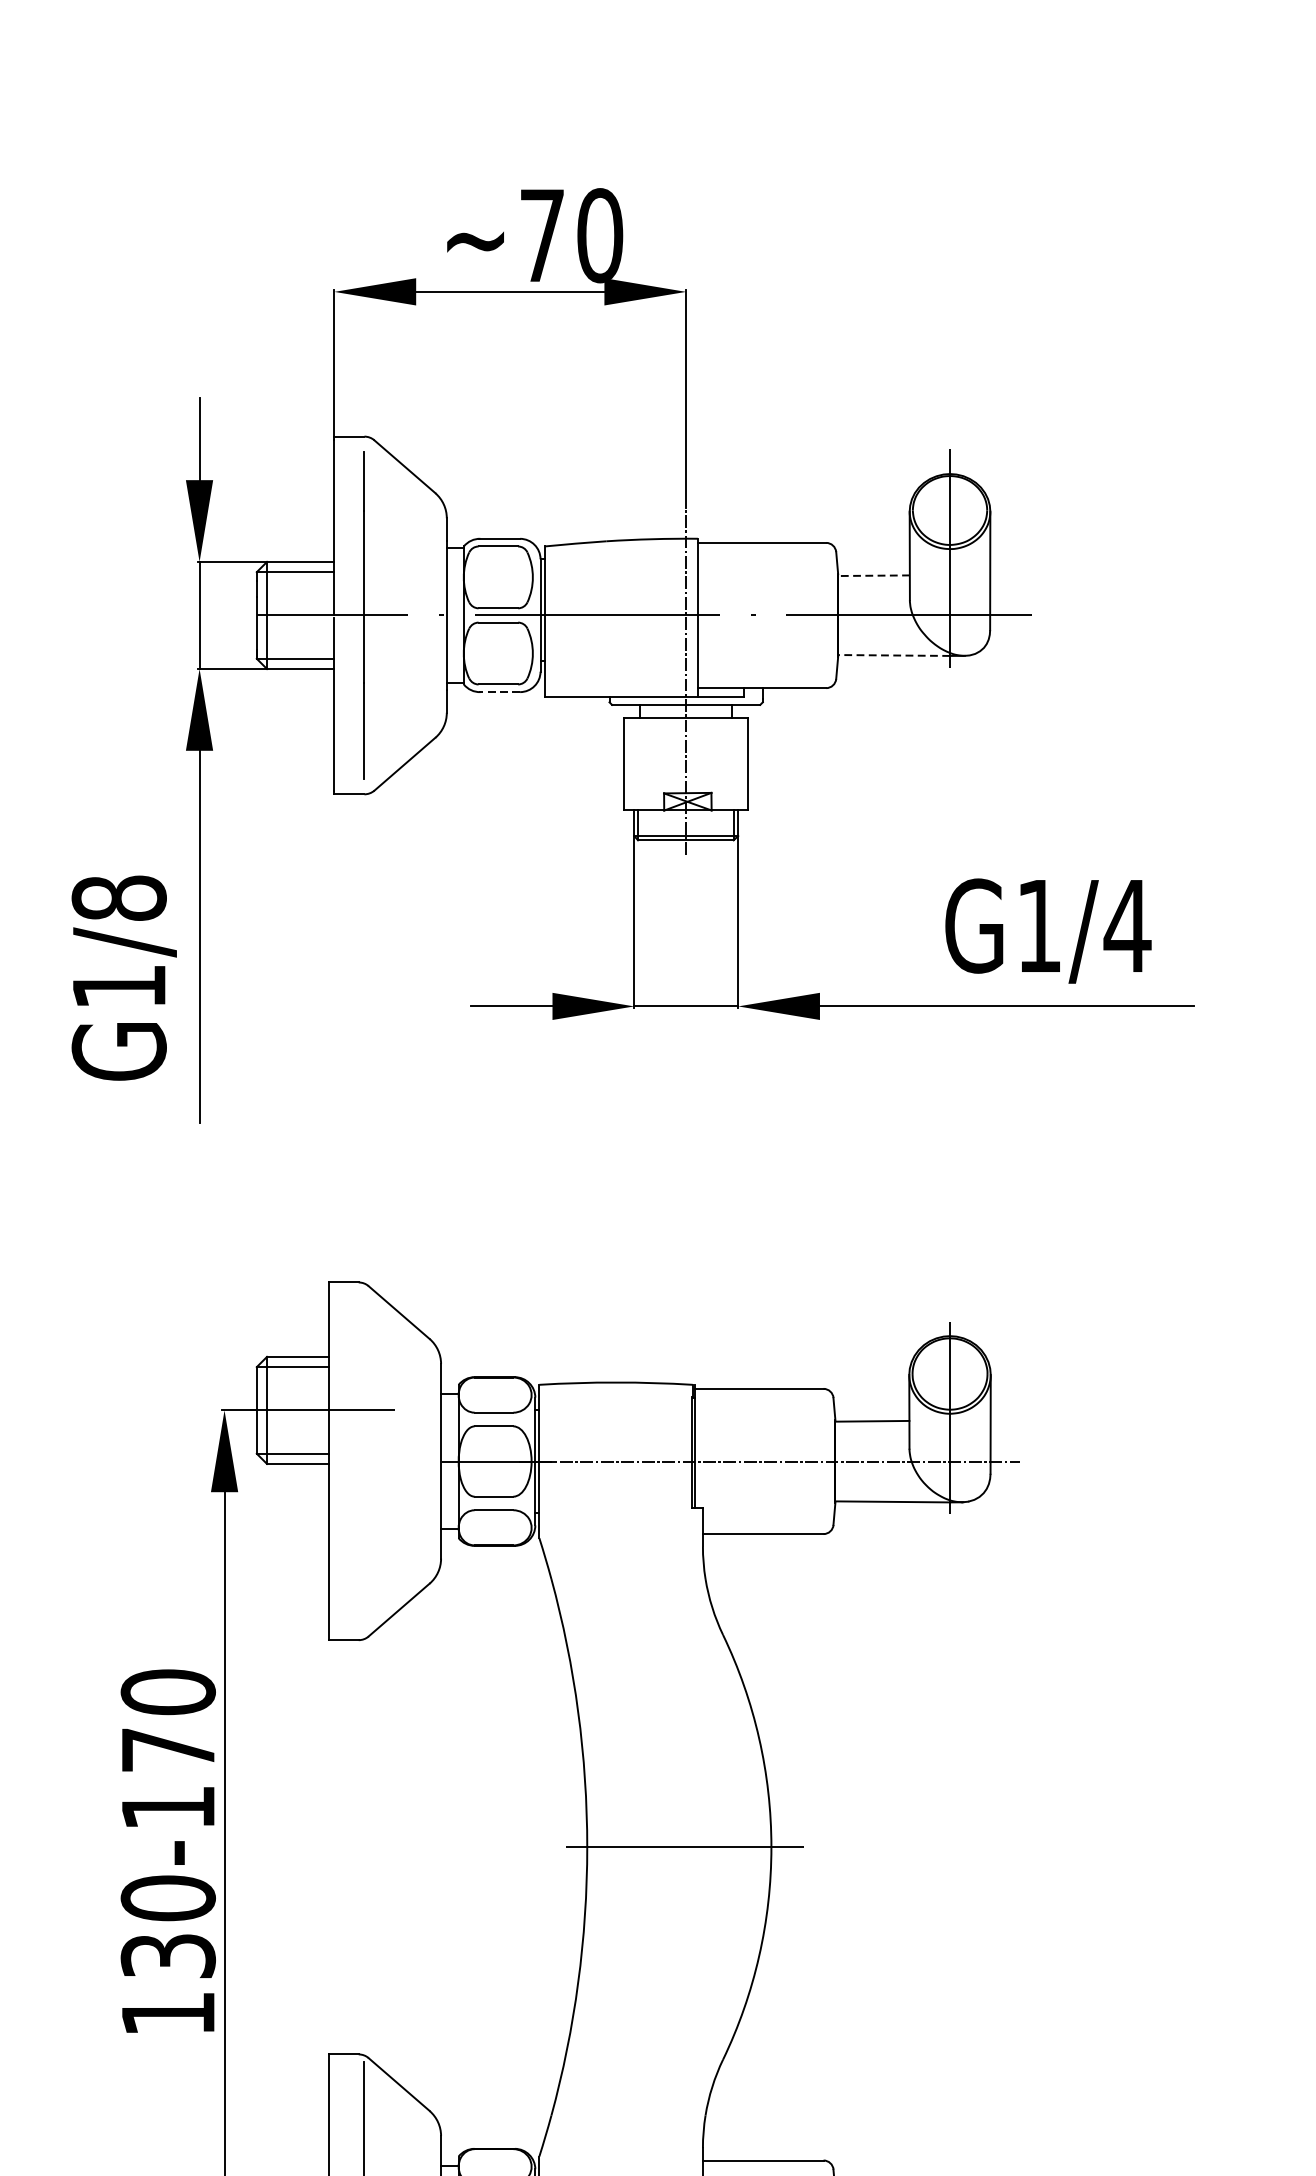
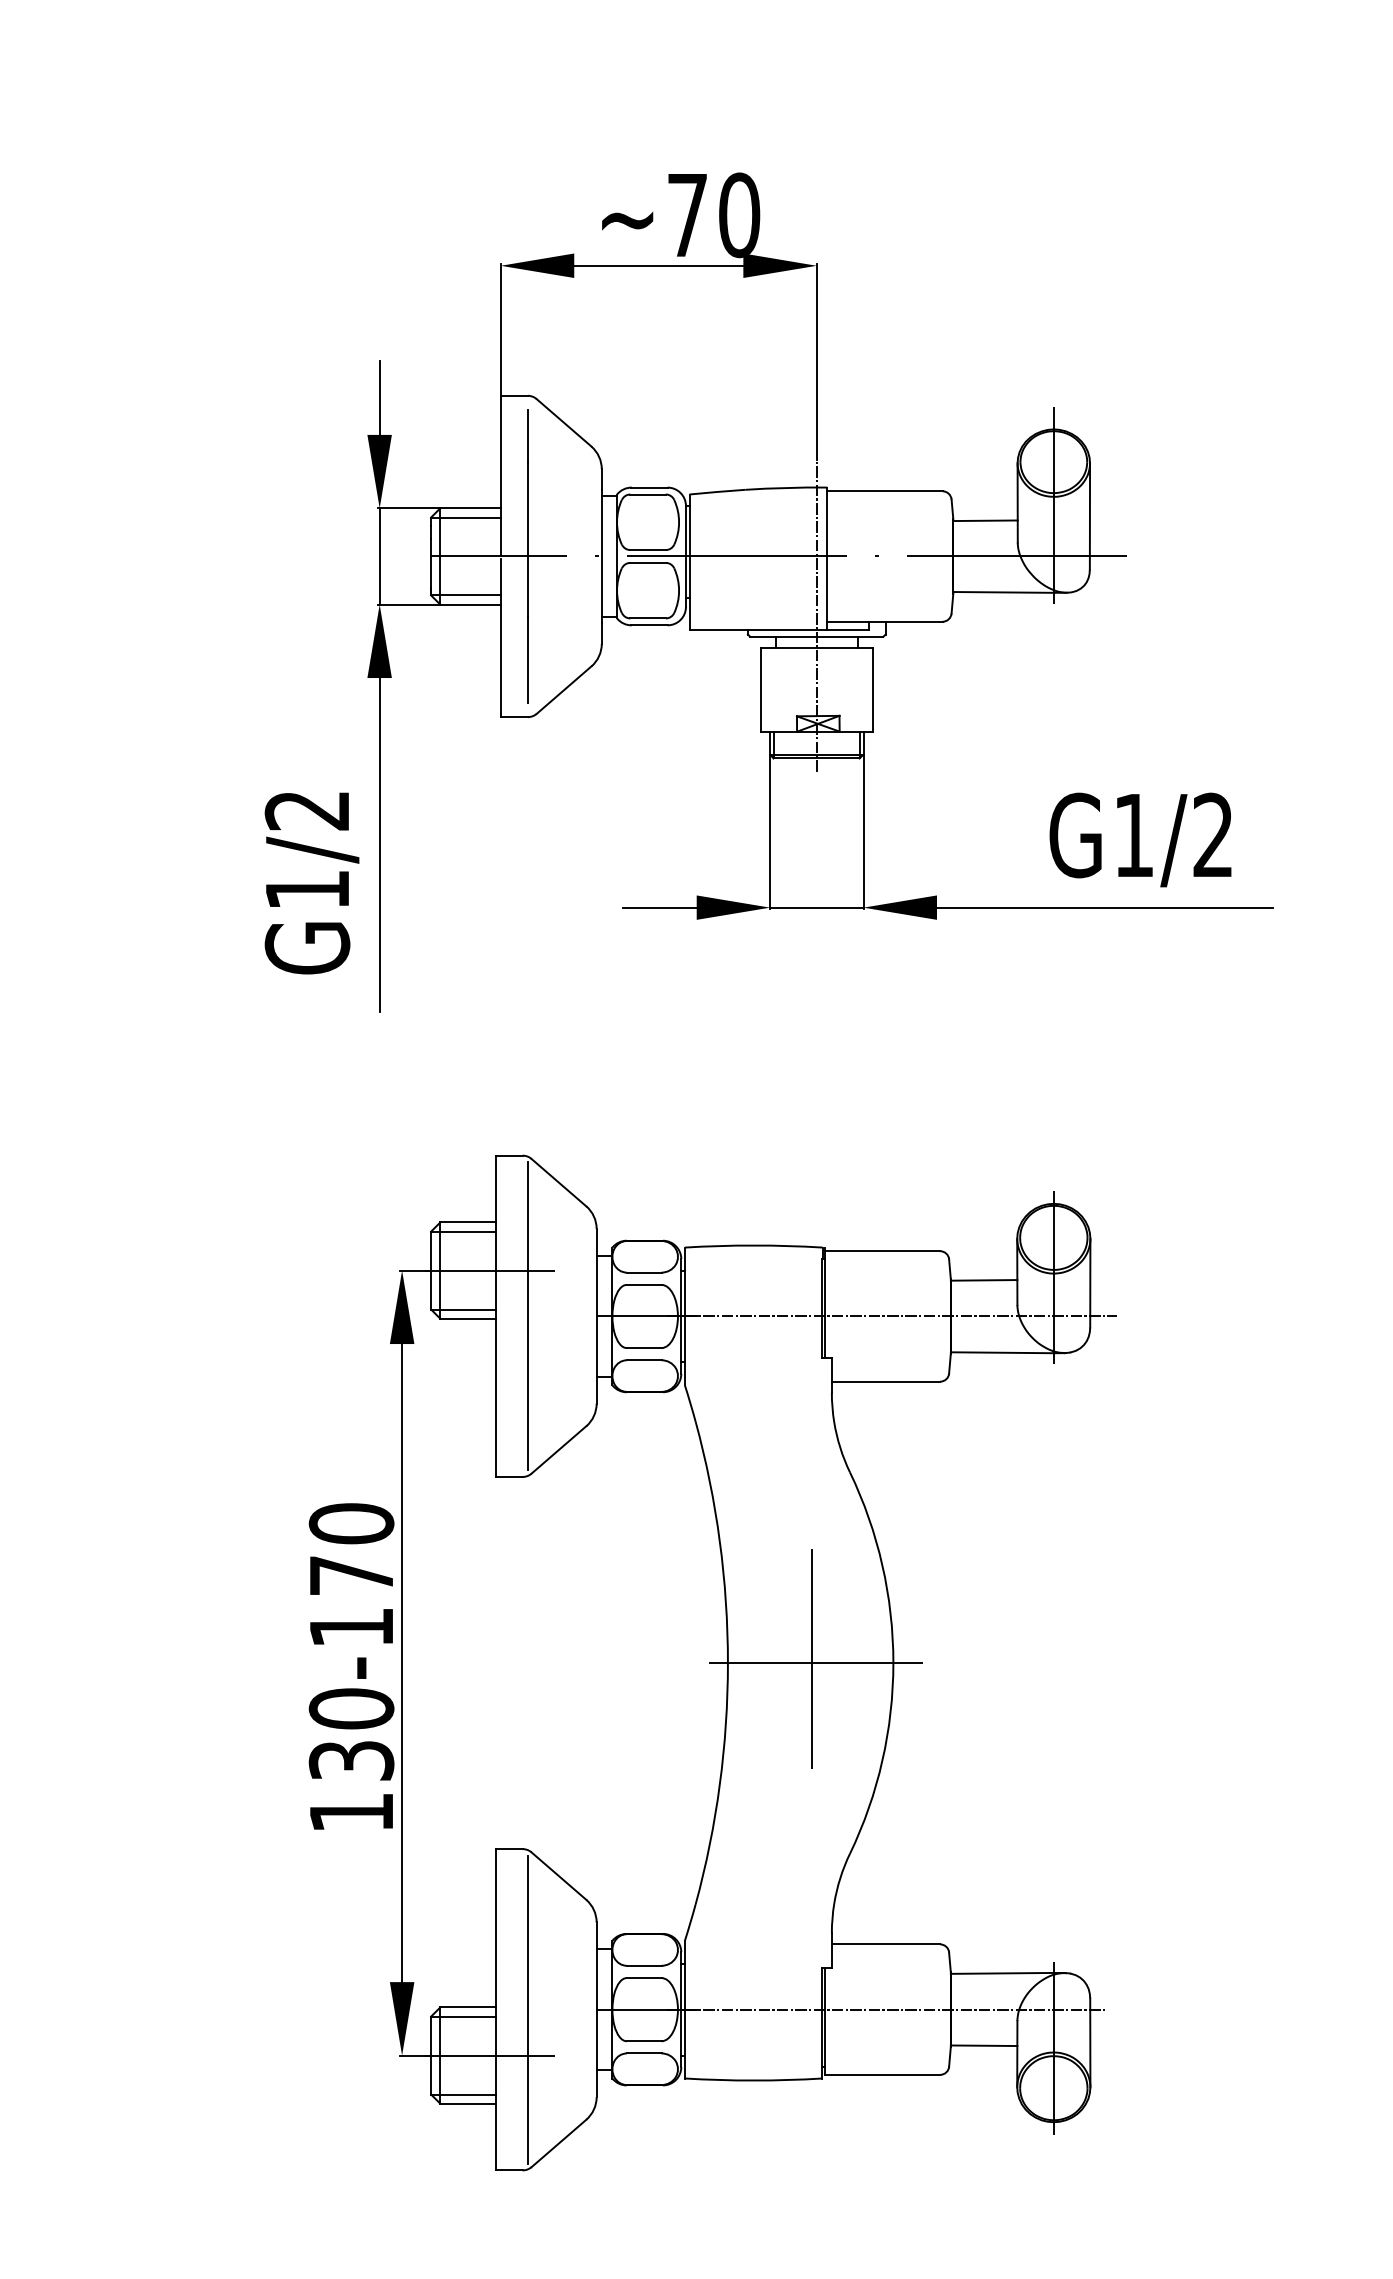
line: (873, 575) -> (985, 520), dashed -> solid
line: (894, 655) -> (1003, 592), dashed -> solid
line: (498, 692) -> (648, 625), dashed -> solid
text: (119, 898) -> (307, 810), G1/8 -> G1/2
text: (1126, 924) -> (1212, 834), G1/4 -> G1/2
line: (364, 1461) -> (527, 1316), added
line: (681, 1843) -> (812, 1659), added

